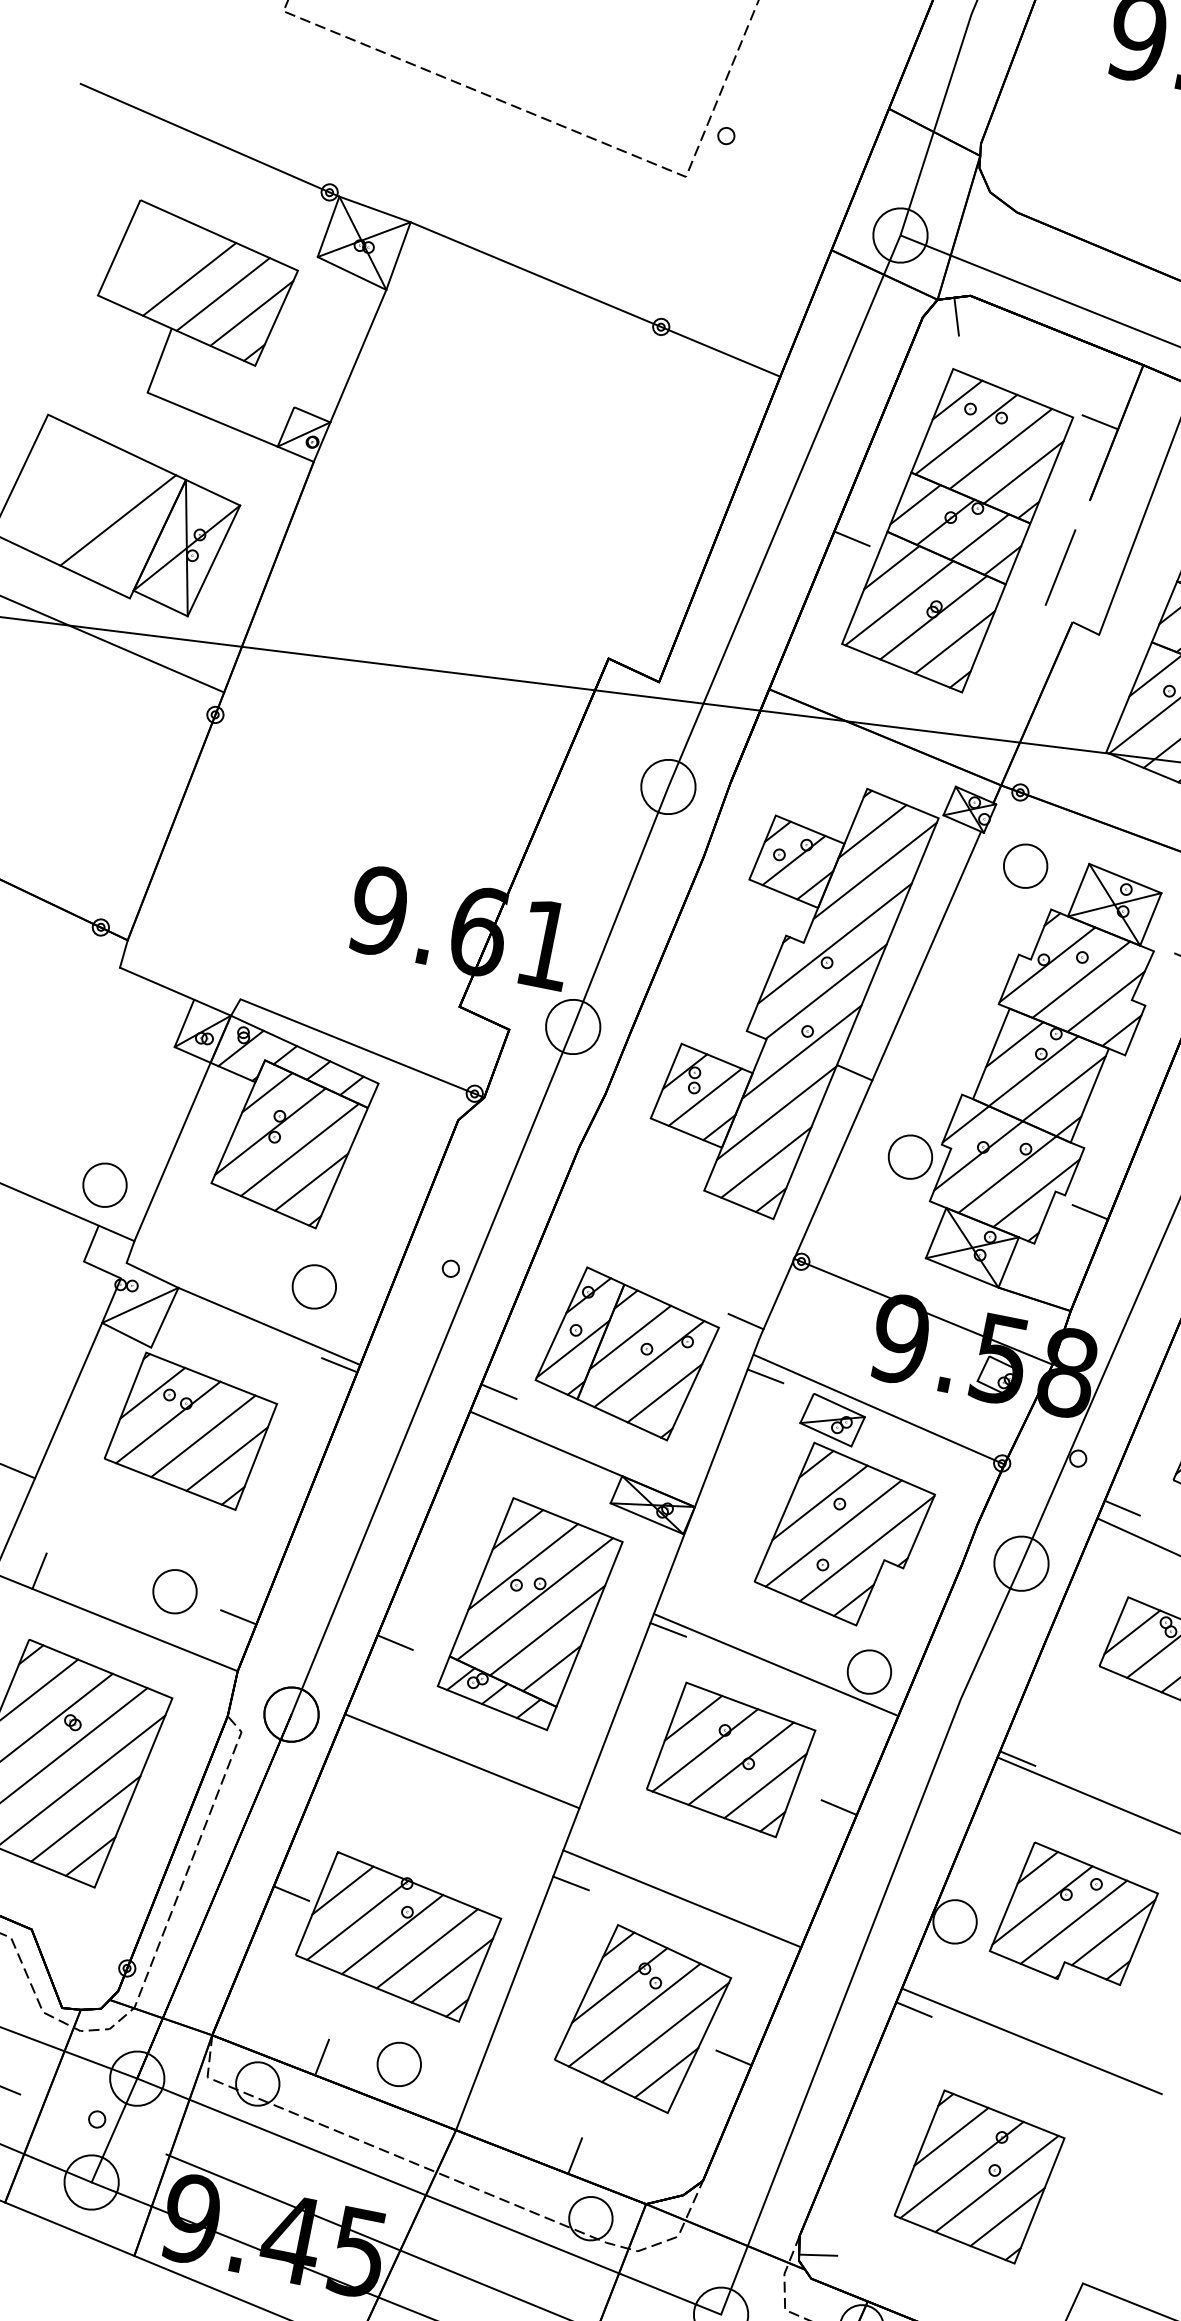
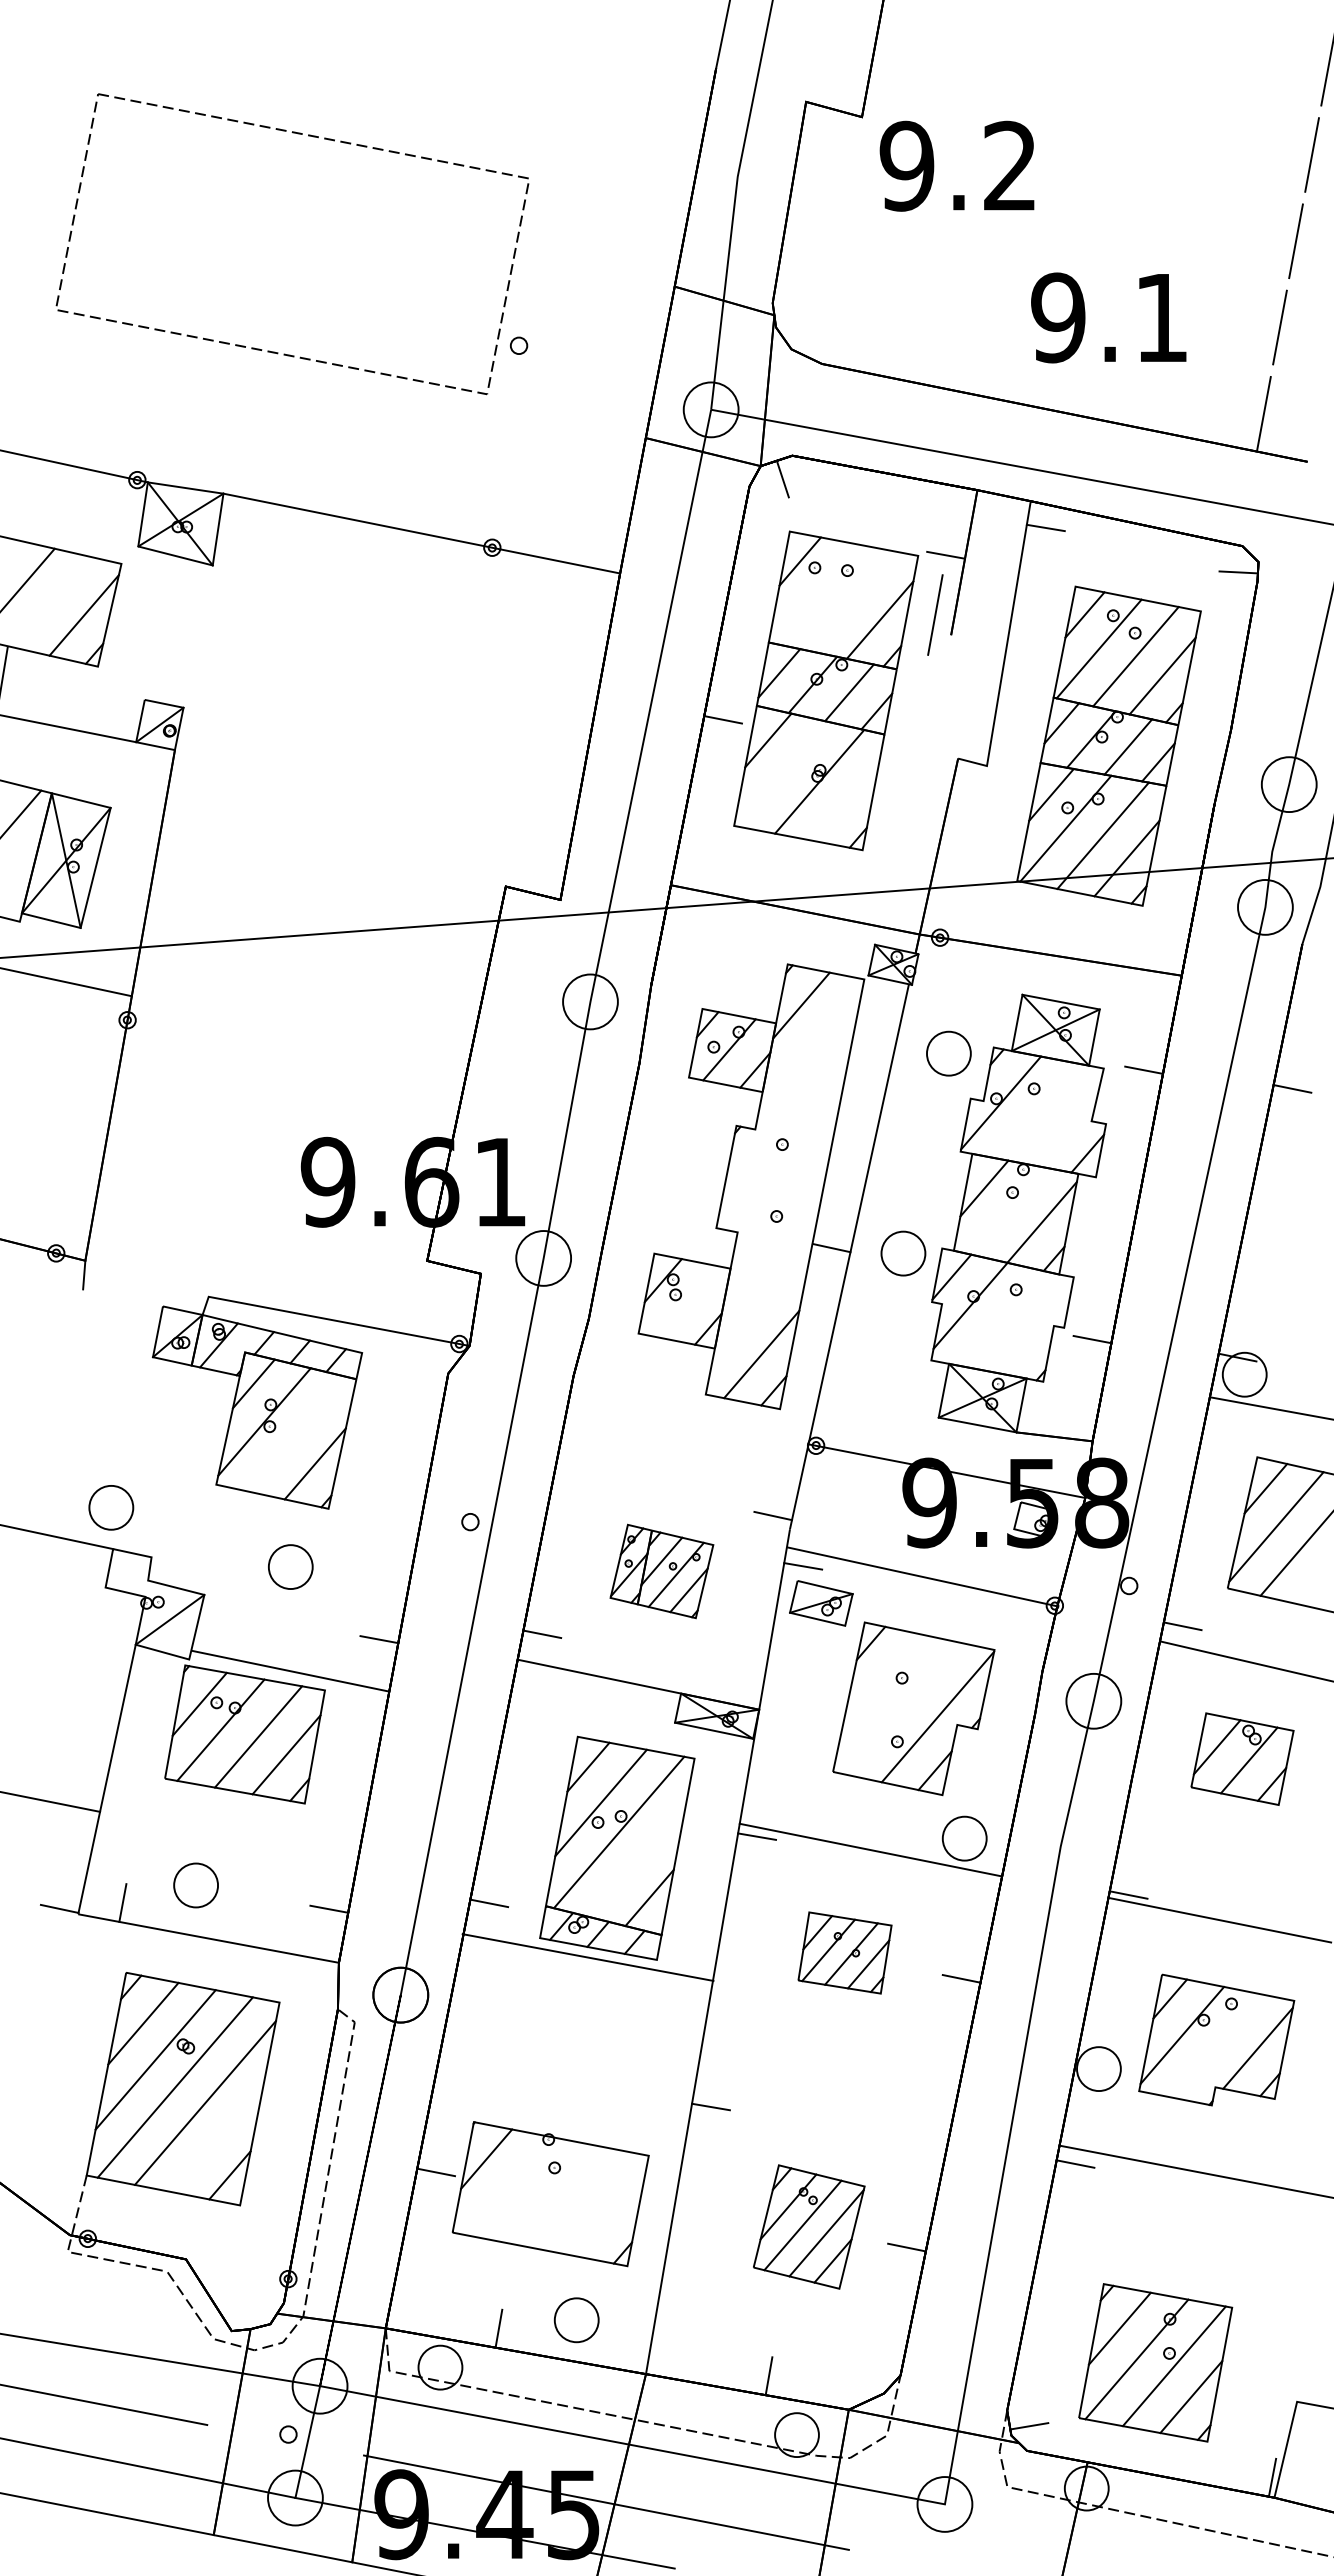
line: (223, 294) -> (52, 602), removed
line: (357, 355) -> (197, 636), removed
line: (966, 434) -> (815, 593), removed
line: (1000, 449) -> (852, 601), removed
line: (1060, 567) -> (935, 614), moved
line: (899, 602) -> (782, 773), removed
line: (954, 641) -> (845, 801), removed
part: (1025, 865) -> (948, 1053), moved
line: (874, 870) -> (811, 1043), removed
line: (835, 943) -> (786, 1123), removed
line: (1081, 979) -> (1037, 1110), removed
line: (156, 983) -> (122, 1297), removed
line: (825, 991) -> (786, 1173), removed
line: (1106, 1001) -> (1066, 1127), removed
line: (801, 1052) -> (774, 1238), removed
line: (1032, 1070) -> (1007, 1210), removed
line: (705, 1096) -> (688, 1301), removed
line: (776, 1113) -> (762, 1303), removed
line: (300, 1149) -> (297, 1433), removed
line: (172, 1151) -> (171, 1461), removed
part: (910, 1157) -> (903, 1253), moved
line: (1007, 1174) -> (1002, 1318), removed
line: (1036, 1193) -> (1035, 1331), removed
part: (314, 1286) -> (290, 1566), moved
line: (268, 1325) -> (289, 1670), moved
part: (626, 1353) -> (661, 1571), size x0.6
part: (832, 1420) -> (821, 1603), moved
line: (820, 1502) -> (882, 1680), removed
line: (833, 1533) -> (901, 1708), removed
part: (174, 1591) -> (195, 1885), moved
line: (547, 1630) -> (637, 1861), removed
part: (730, 1759) -> (844, 1952), size x0.6
line: (461, 1761) -> (587, 1957), moved
line: (85, 1819) -> (217, 2139), removed
line: (681, 1897) -> (823, 2099), removed
line: (357, 1919) -> (506, 2185), removed
line: (1073, 1921) -> (1216, 2045), removed
line: (392, 1934) -> (544, 2192), removed
line: (427, 1949) -> (581, 2200), removed
line: (452, 1970) -> (610, 2216), removed
part: (643, 2018) -> (809, 2226), size x0.7
part: (979, 2176) -> (1155, 2362), moved

